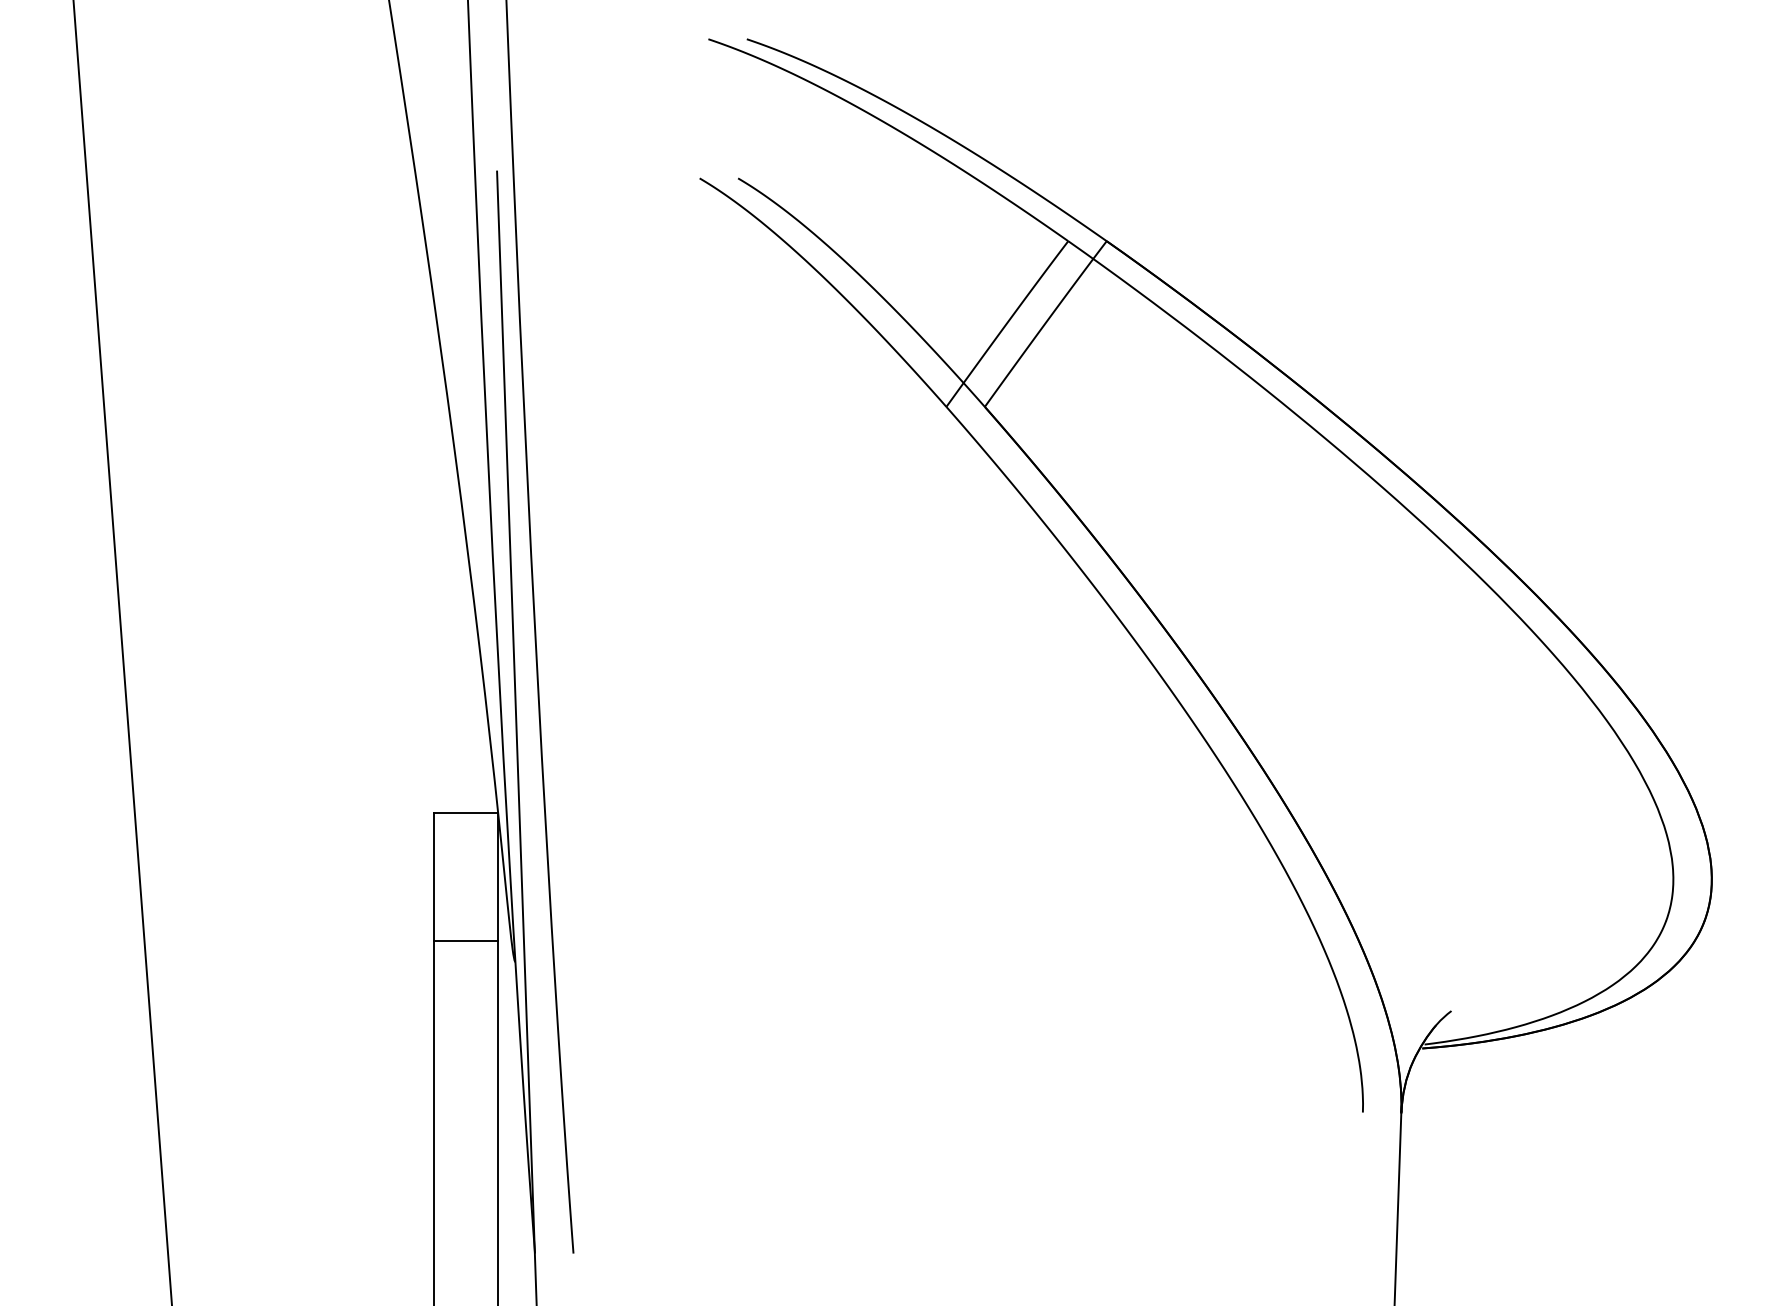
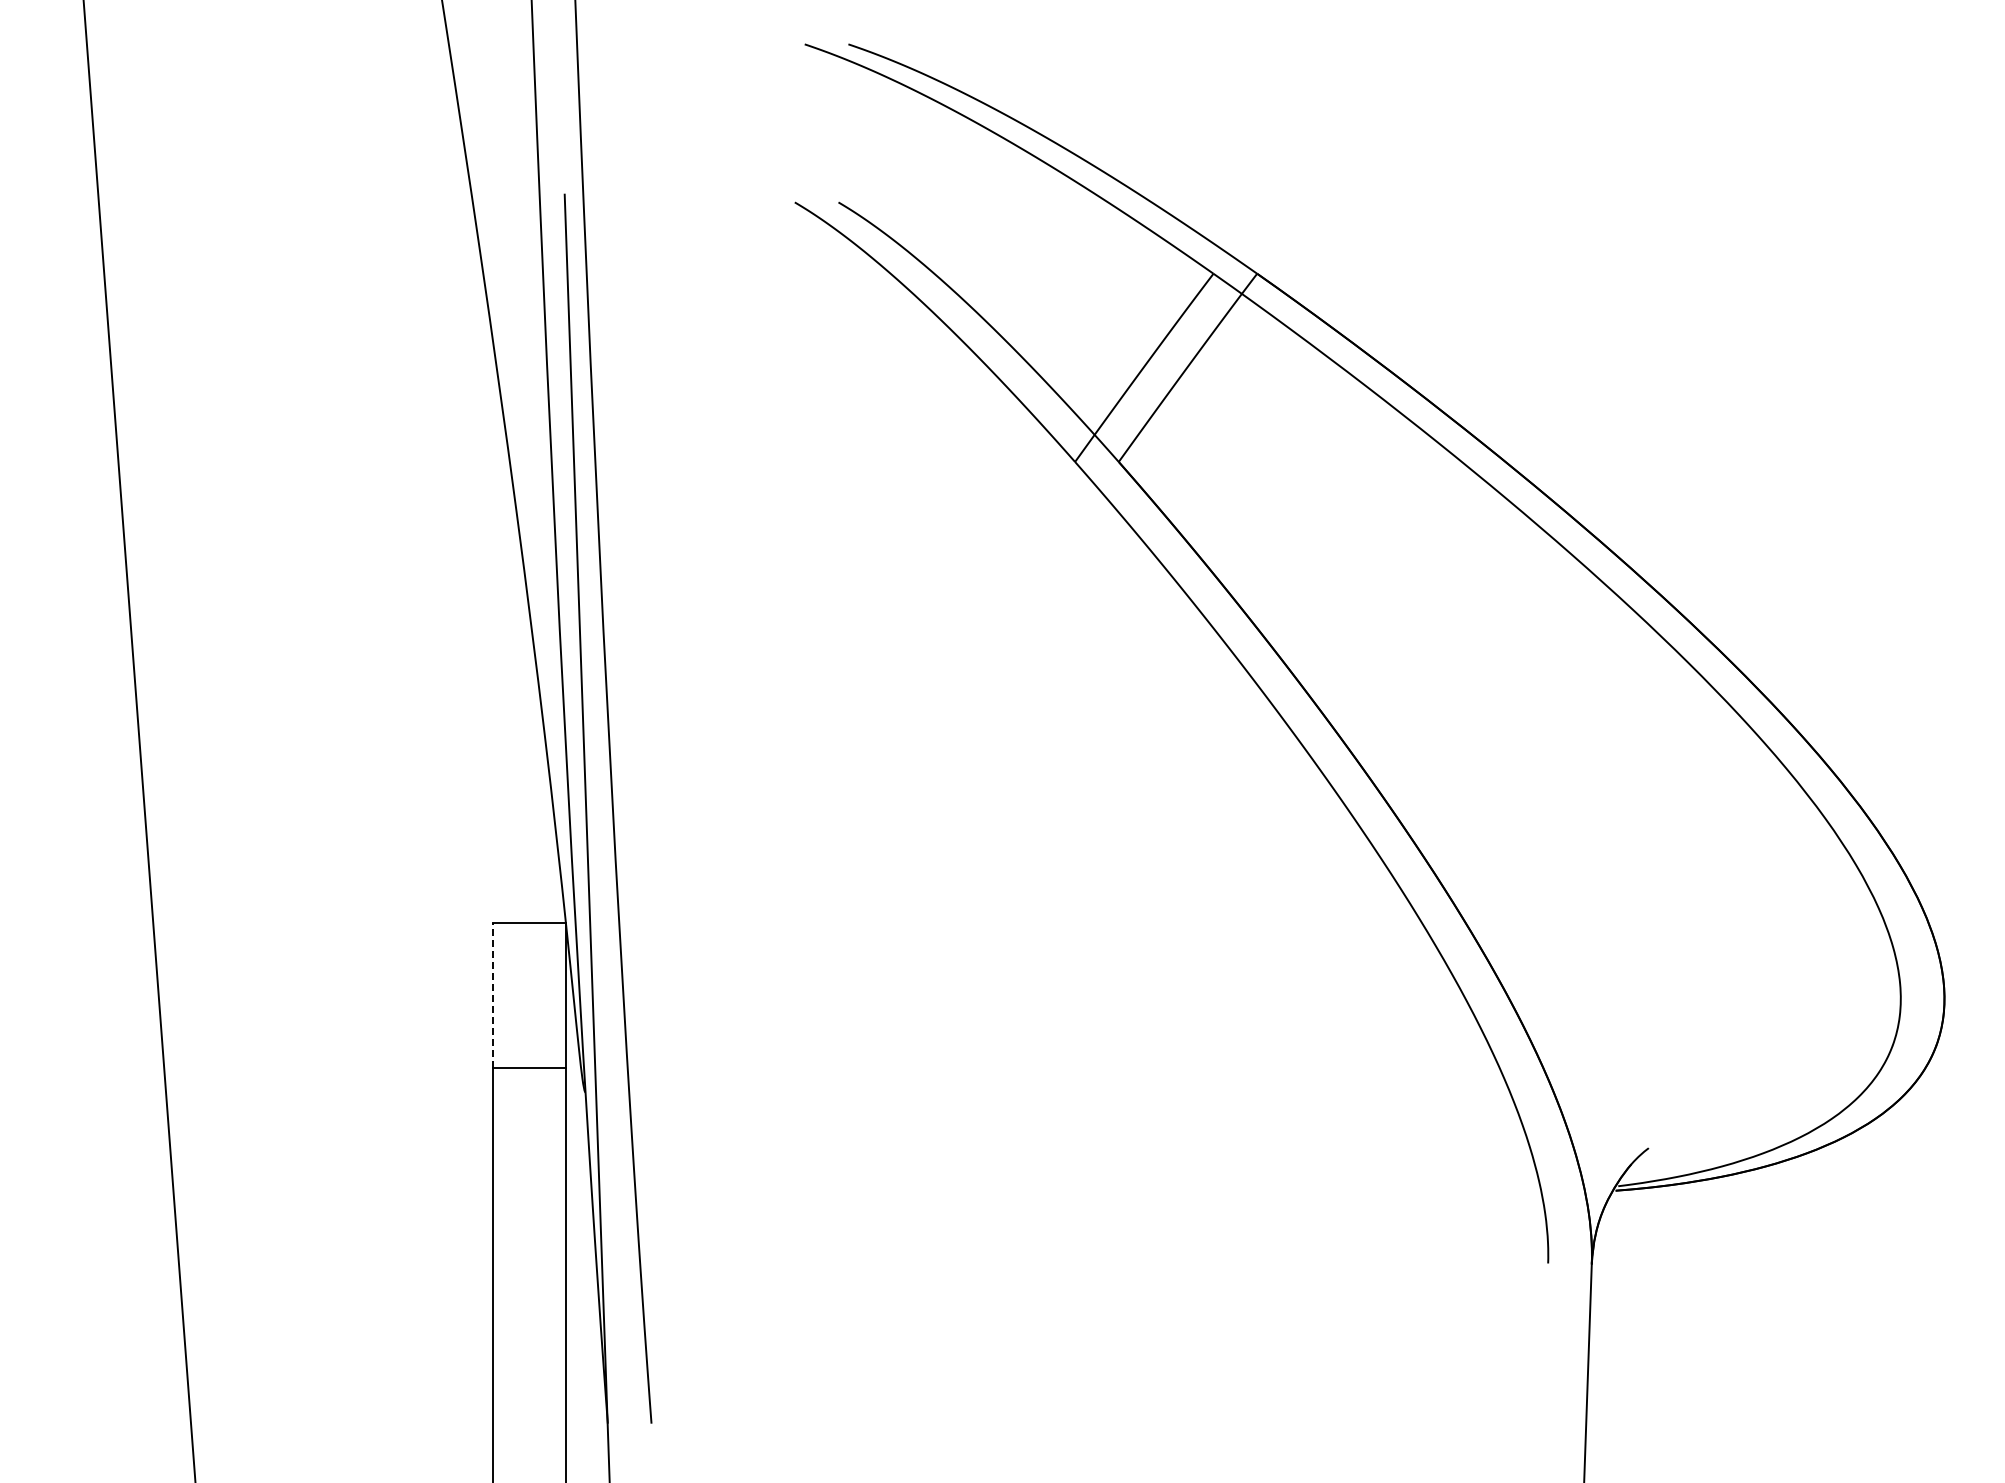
line: (433, 876) -> (492, 995), solid -> dashed

